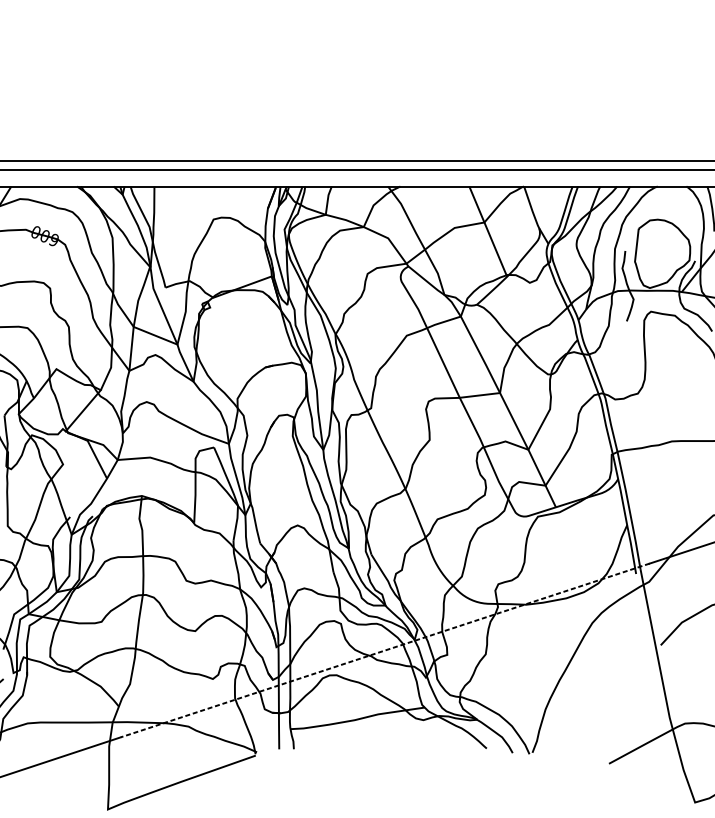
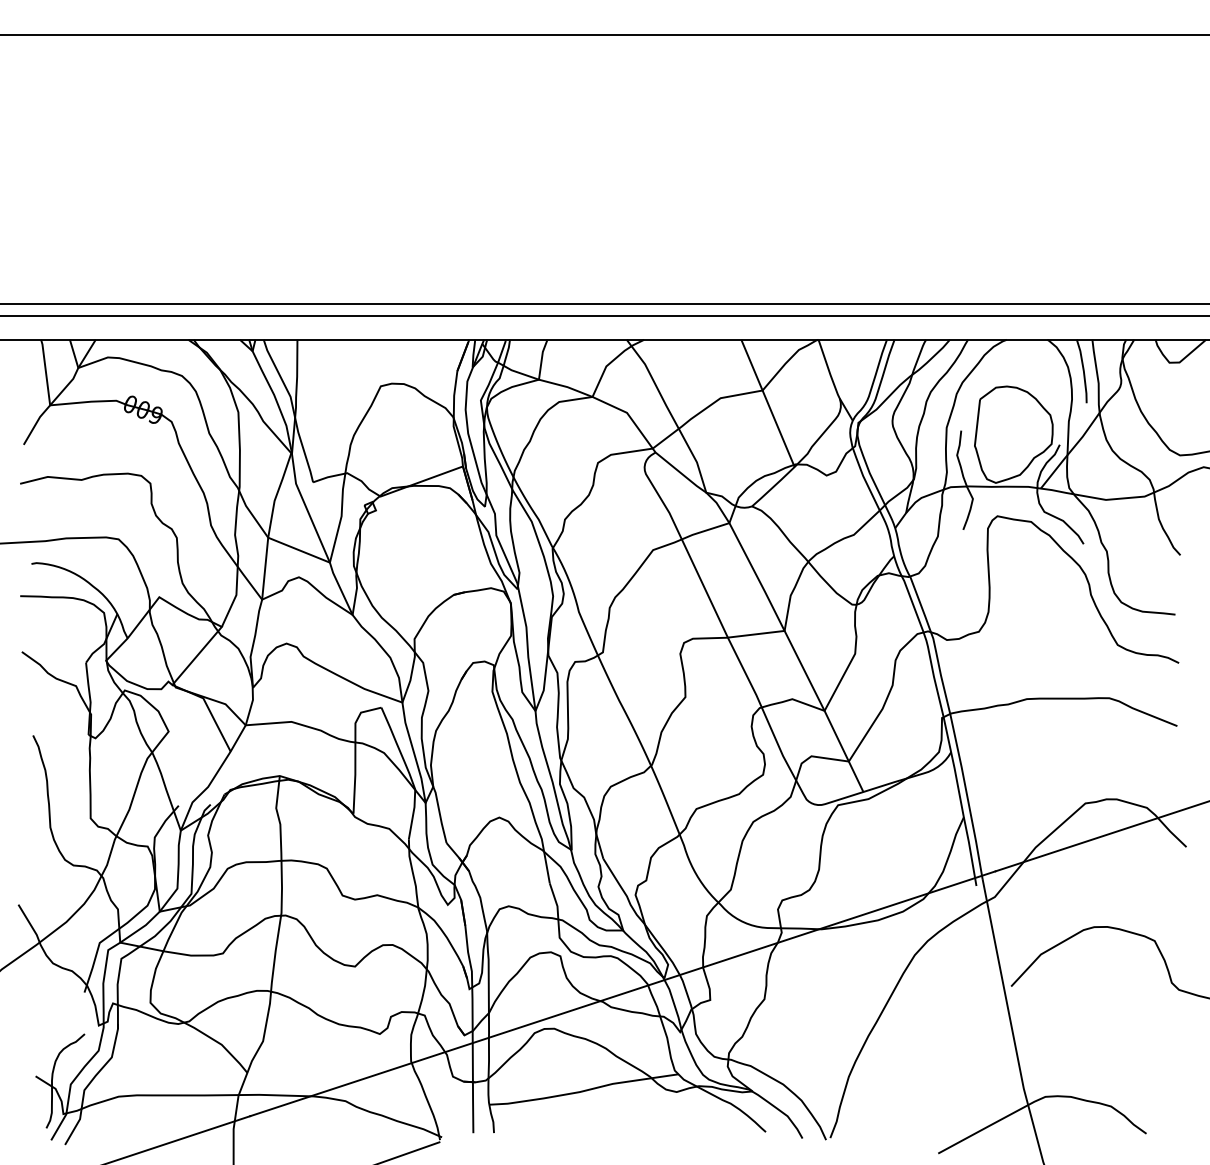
line: (385, 650) -> (622, 993), dashed -> solid

